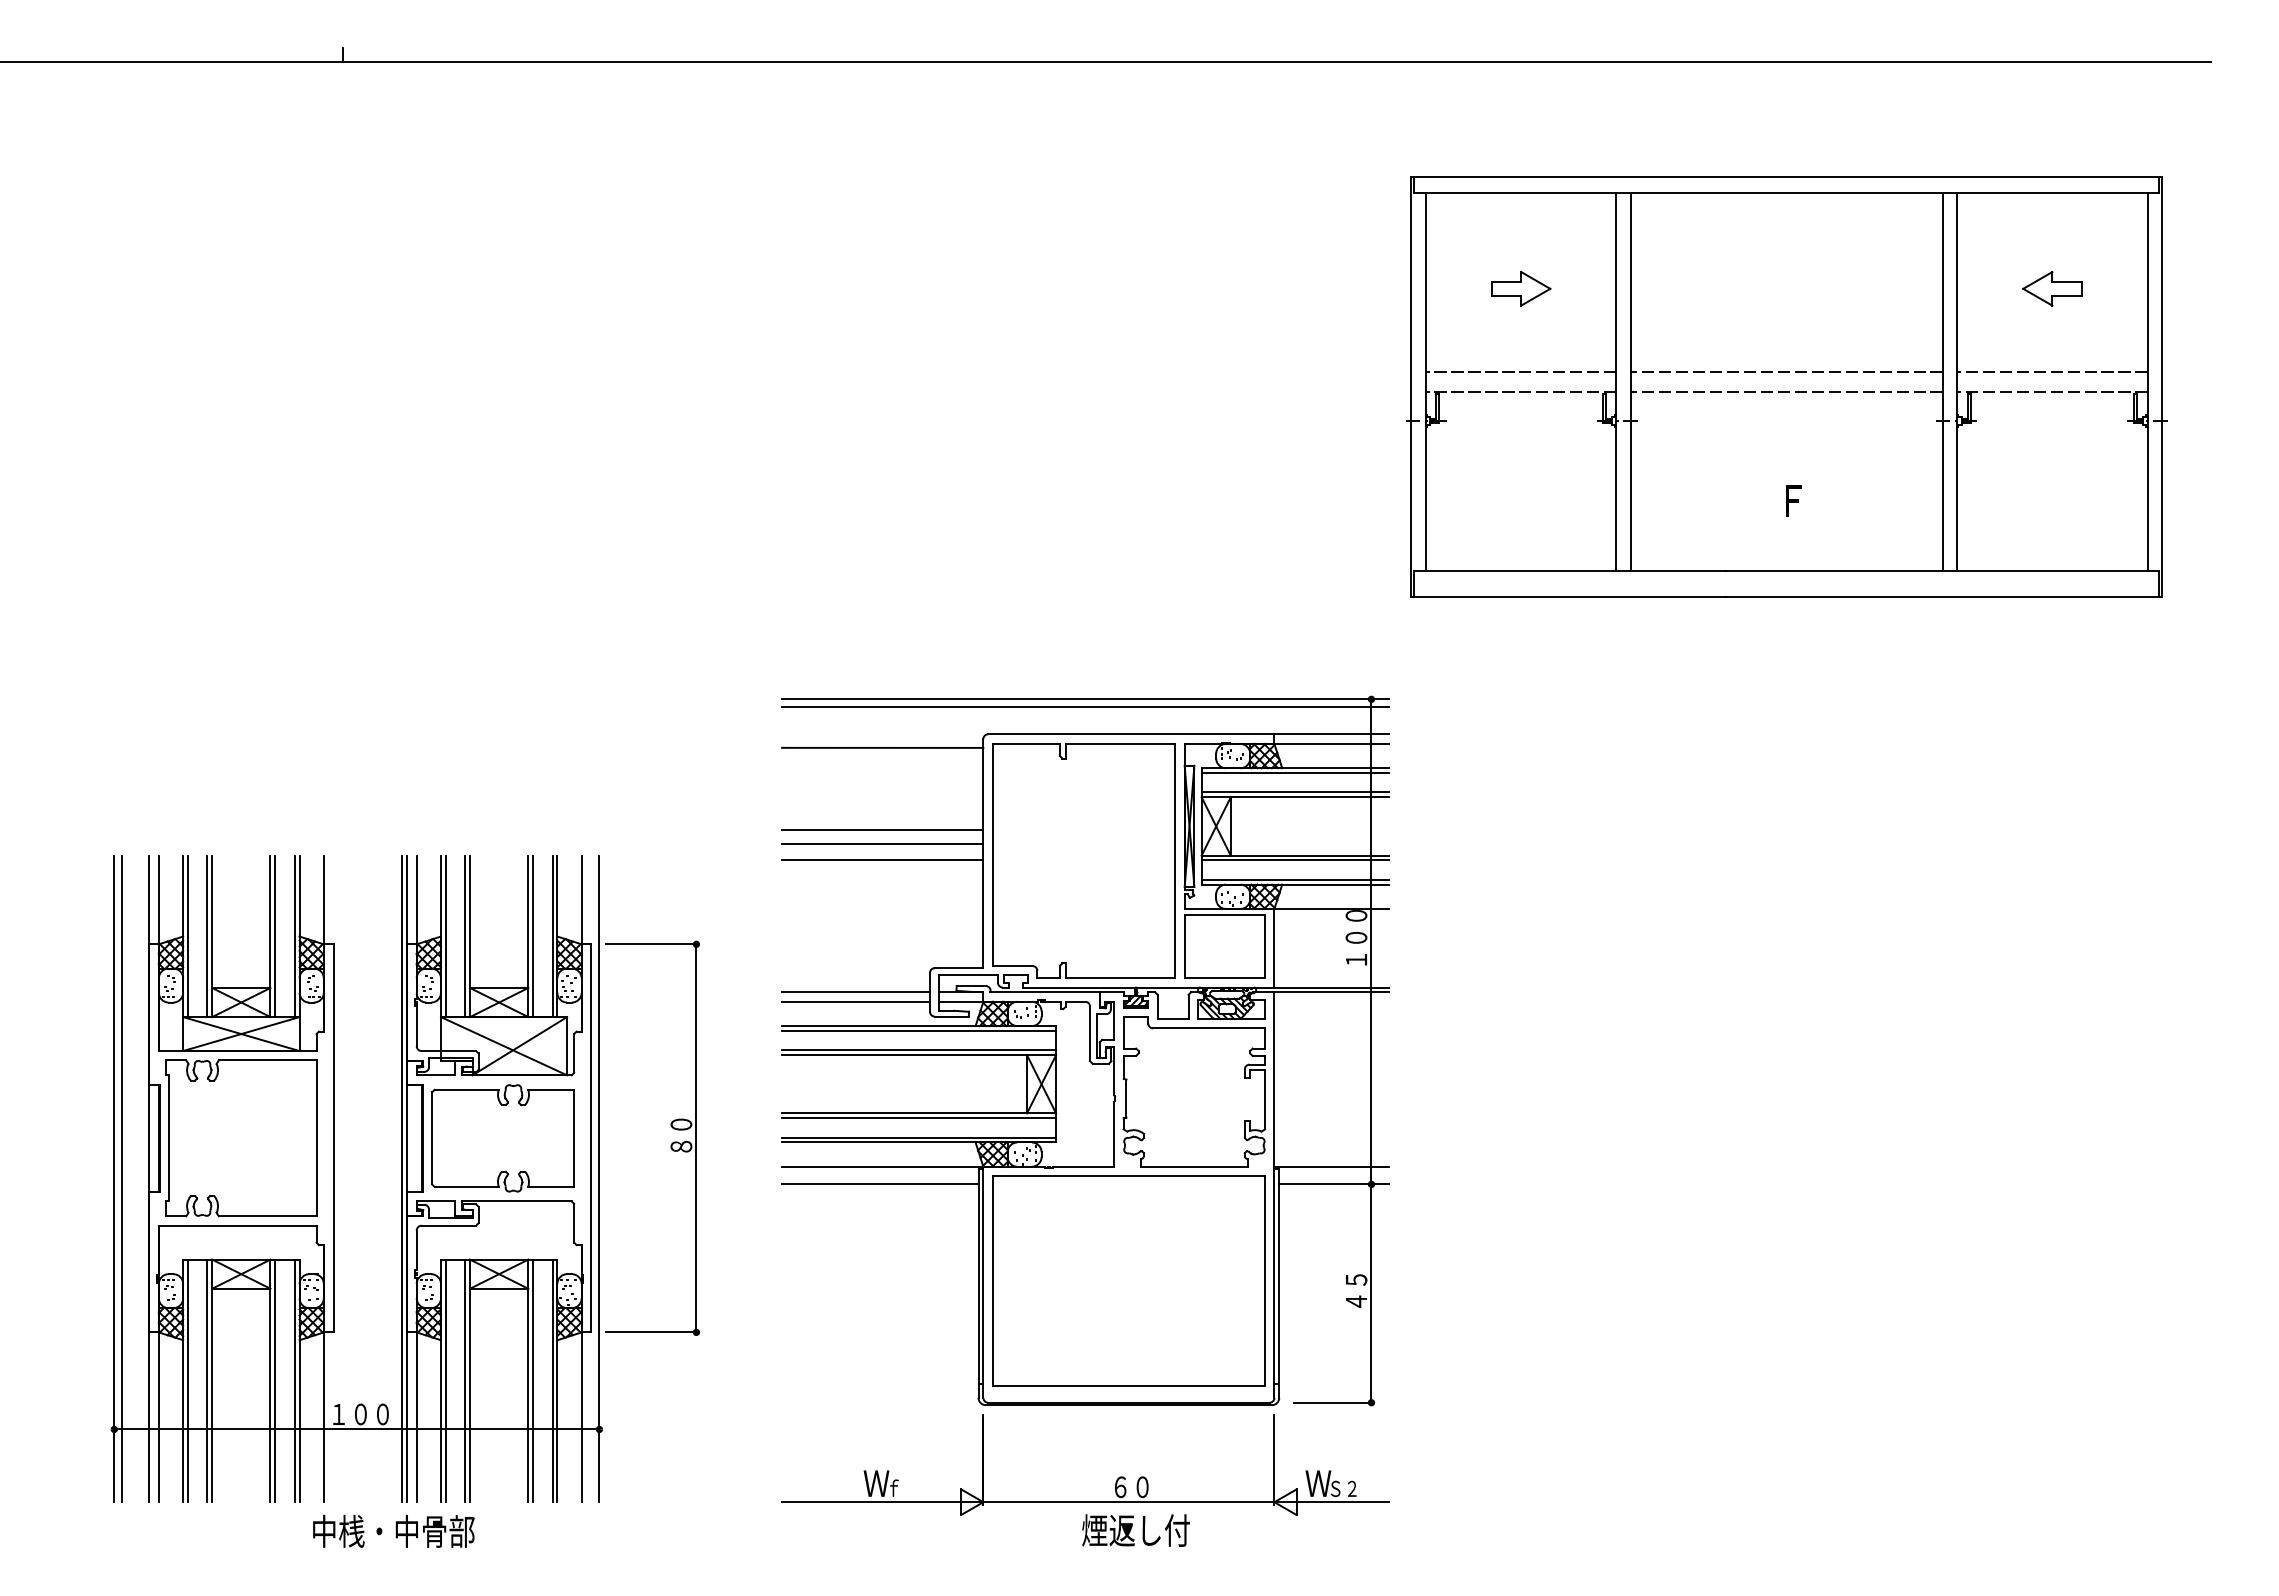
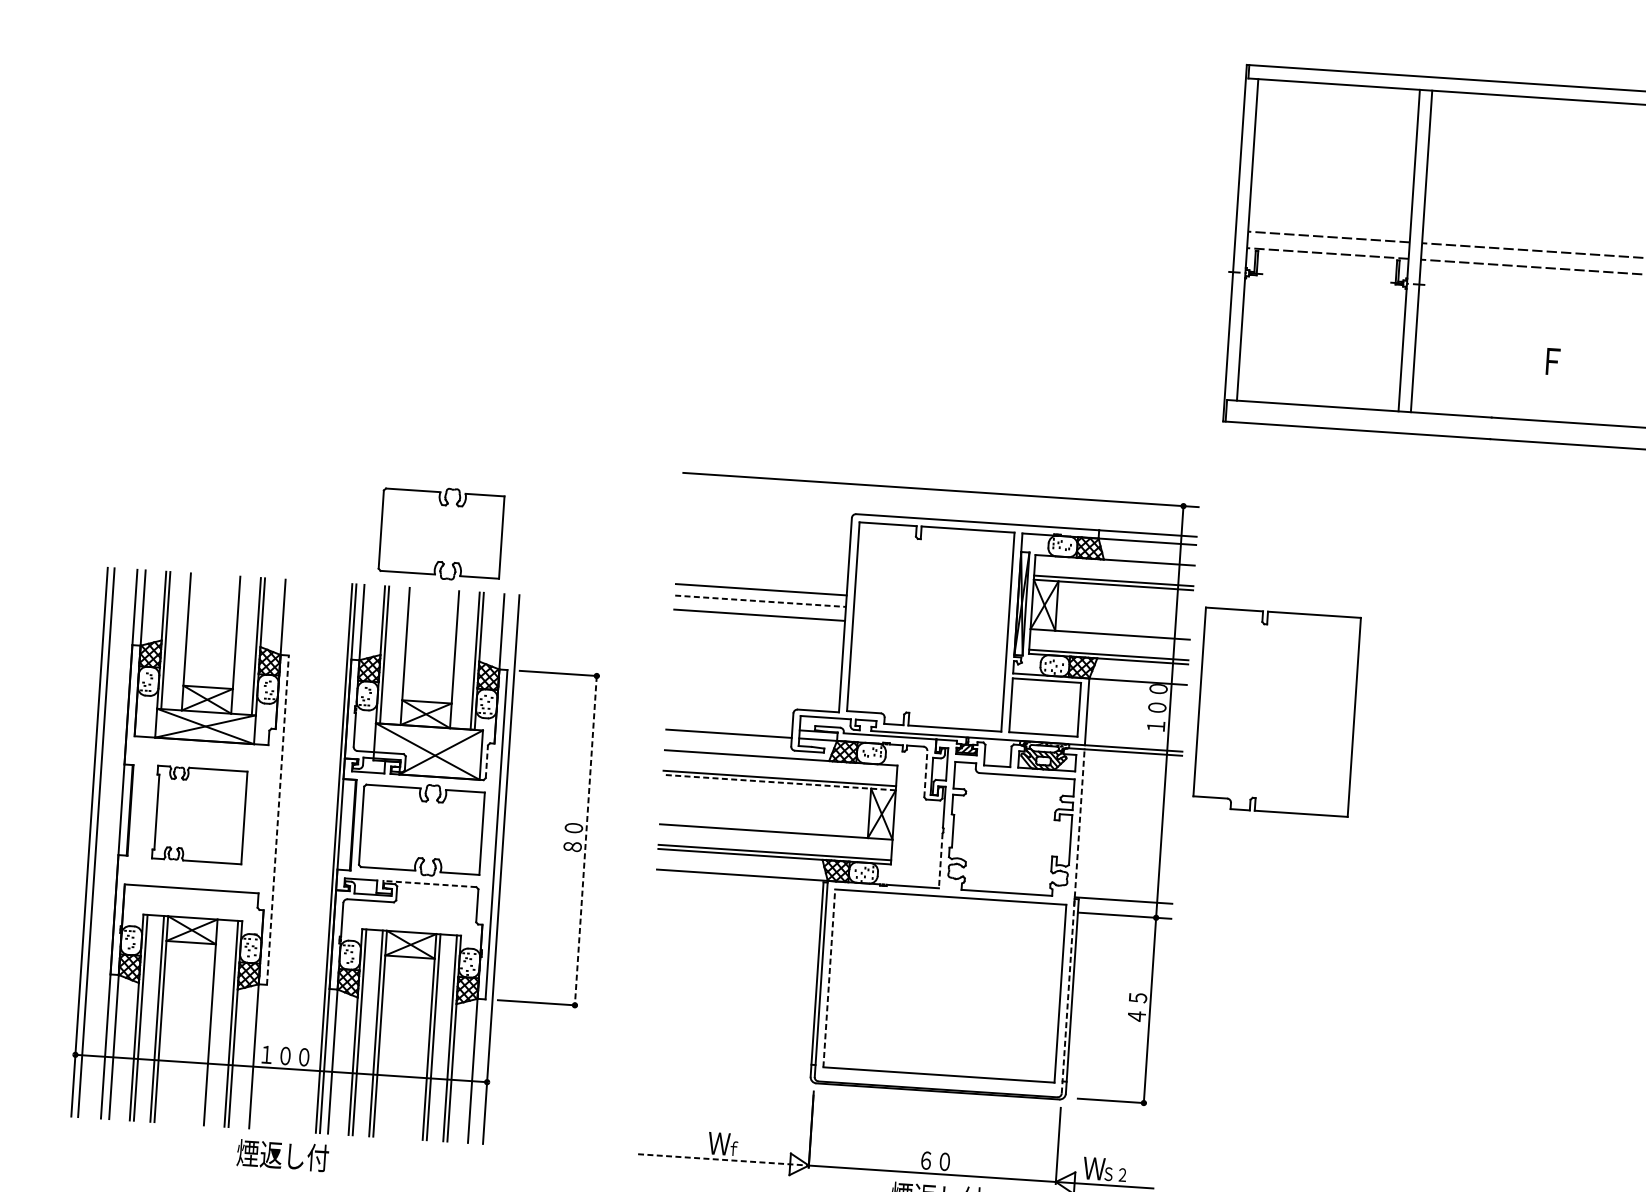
part: (1521, 288) -> (1333, 165), removed
line: (1085, 707) -> (940, 496), removed
line: (882, 747) -> (765, 519), removed
line: (1295, 773) -> (1114, 564), removed
part: (502, 789) -> (440, 533), added
line: (882, 843) -> (760, 600), solid -> dashed
line: (1295, 860) -> (1109, 638), removed
part: (1496, 933) -> (1276, 711), added
line: (207, 936) -> (182, 641), removed
line: (275, 936) -> (240, 645), removed
line: (465, 936) -> (401, 656), removed
line: (533, 936) -> (459, 660), removed
line: (856, 992) -> (729, 725), removed
line: (919, 1030) -> (781, 761), removed
line: (1090, 1033) -> (926, 773), solid -> dashed
line: (574, 1052) -> (487, 760), solid -> dashed
line: (918, 1055) -> (779, 782), solid -> dashed
line: (919, 1118) -> (776, 836), removed
line: (1114, 1134) -> (940, 860), solid -> dashed
line: (333, 1137) -> (277, 819), solid -> dashed
part: (241, 1138) -> (199, 815), size x0.7
line: (696, 1138) -> (585, 840), solid -> dashed
line: (880, 1184) -> (739, 890), removed
line: (1274, 1195) -> (1073, 921), solid -> dashed
line: (516, 1201) -> (429, 884), solid -> dashed
line: (992, 1280) -> (829, 977), solid -> dashed
line: (275, 1380) -> (215, 1022), removed
line: (882, 1502) -> (723, 1160), solid -> dashed
text: (392, 1530) -> (305, 1156), 中桟・中骨部 -> 煙返し付

